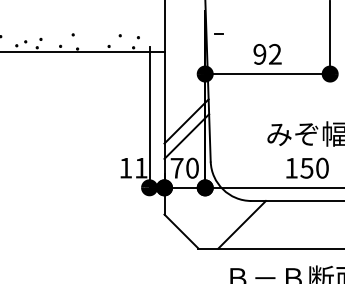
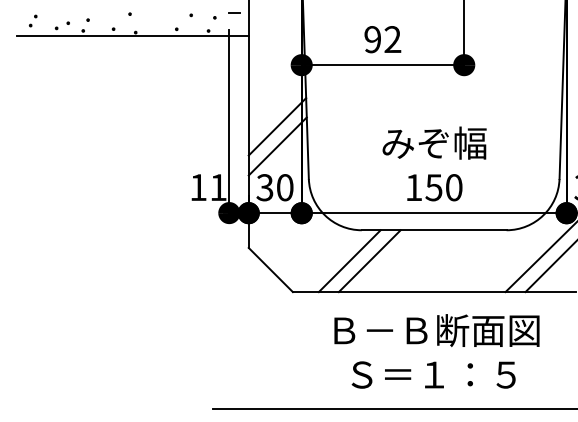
line: (218, 33) -> (234, 12), moved
text: (176, 168) -> (264, 187), 70 -> 30
line: (257, 225) -> (369, 261), added

